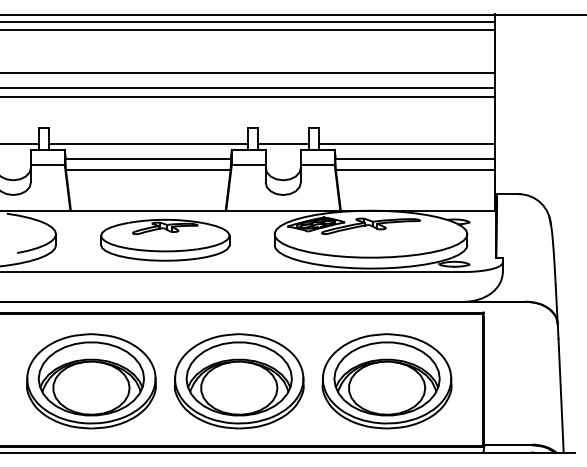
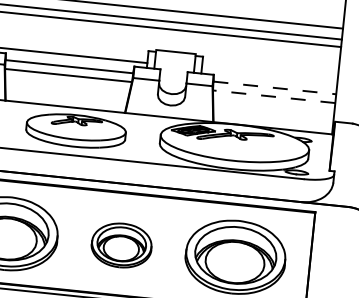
line: (282, 143) -> (175, 51), moved
line: (406, 143) -> (269, 75), removed
line: (415, 158) -> (275, 87), solid -> dashed
line: (414, 170) -> (273, 97), solid -> dashed
part: (238, 381) -> (121, 245), size x0.6

